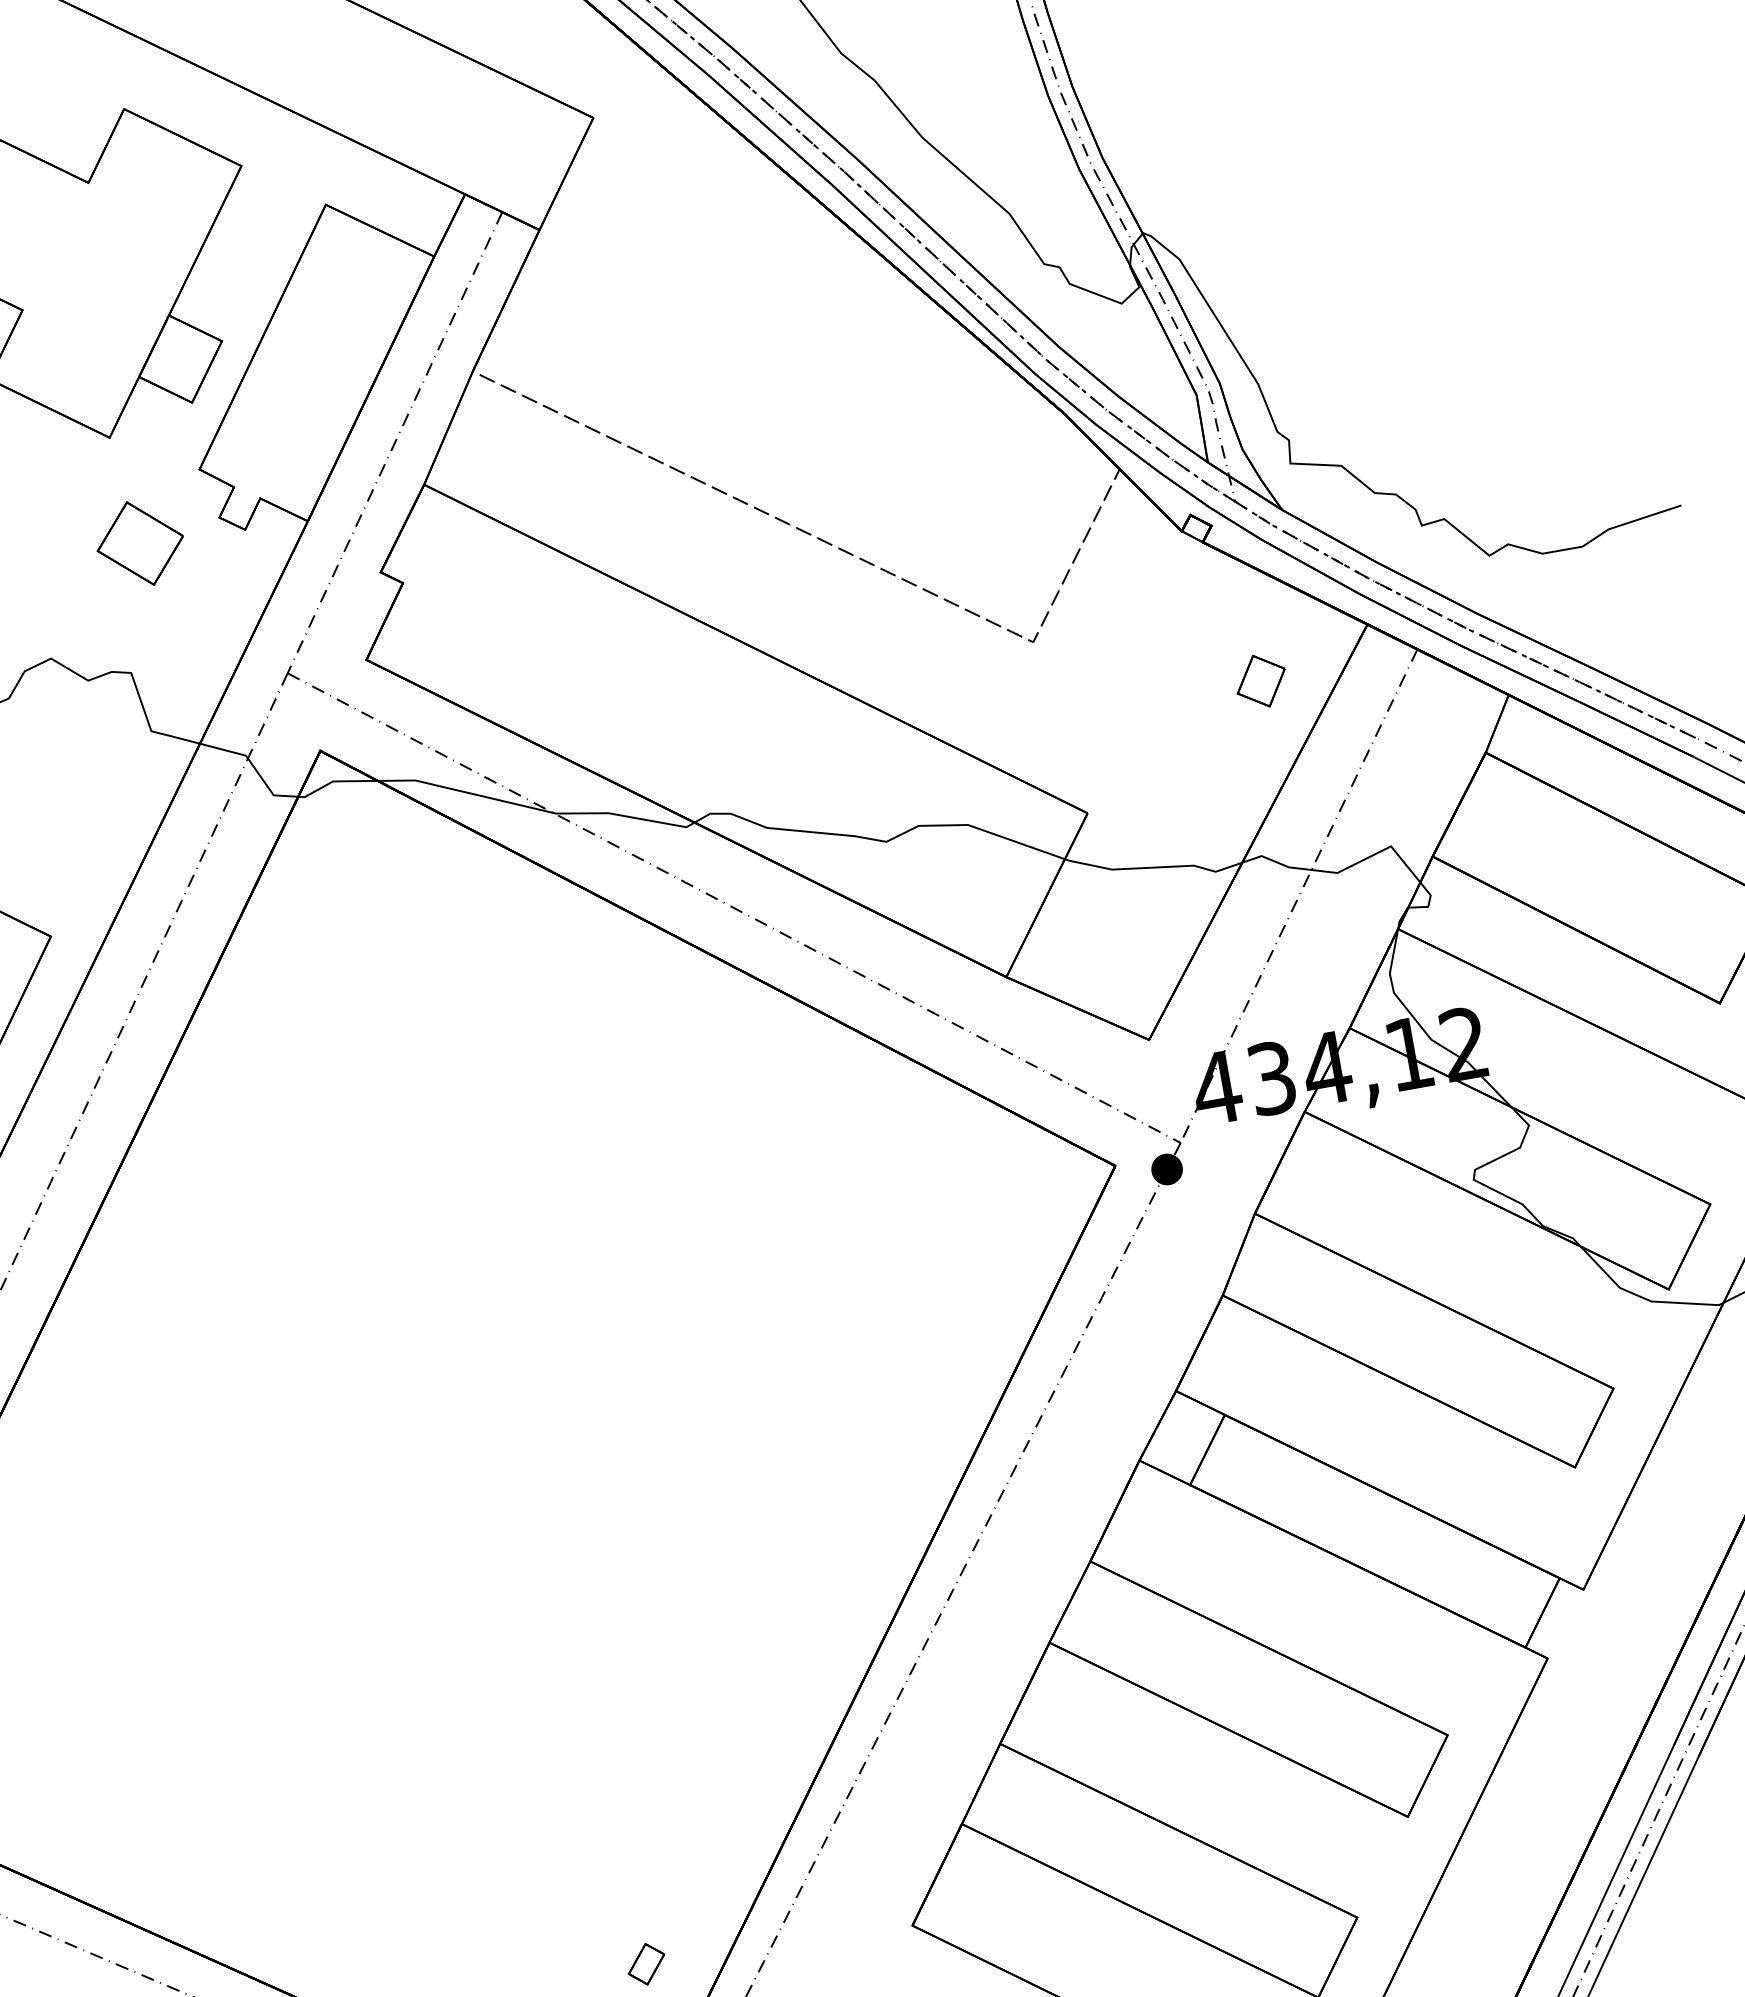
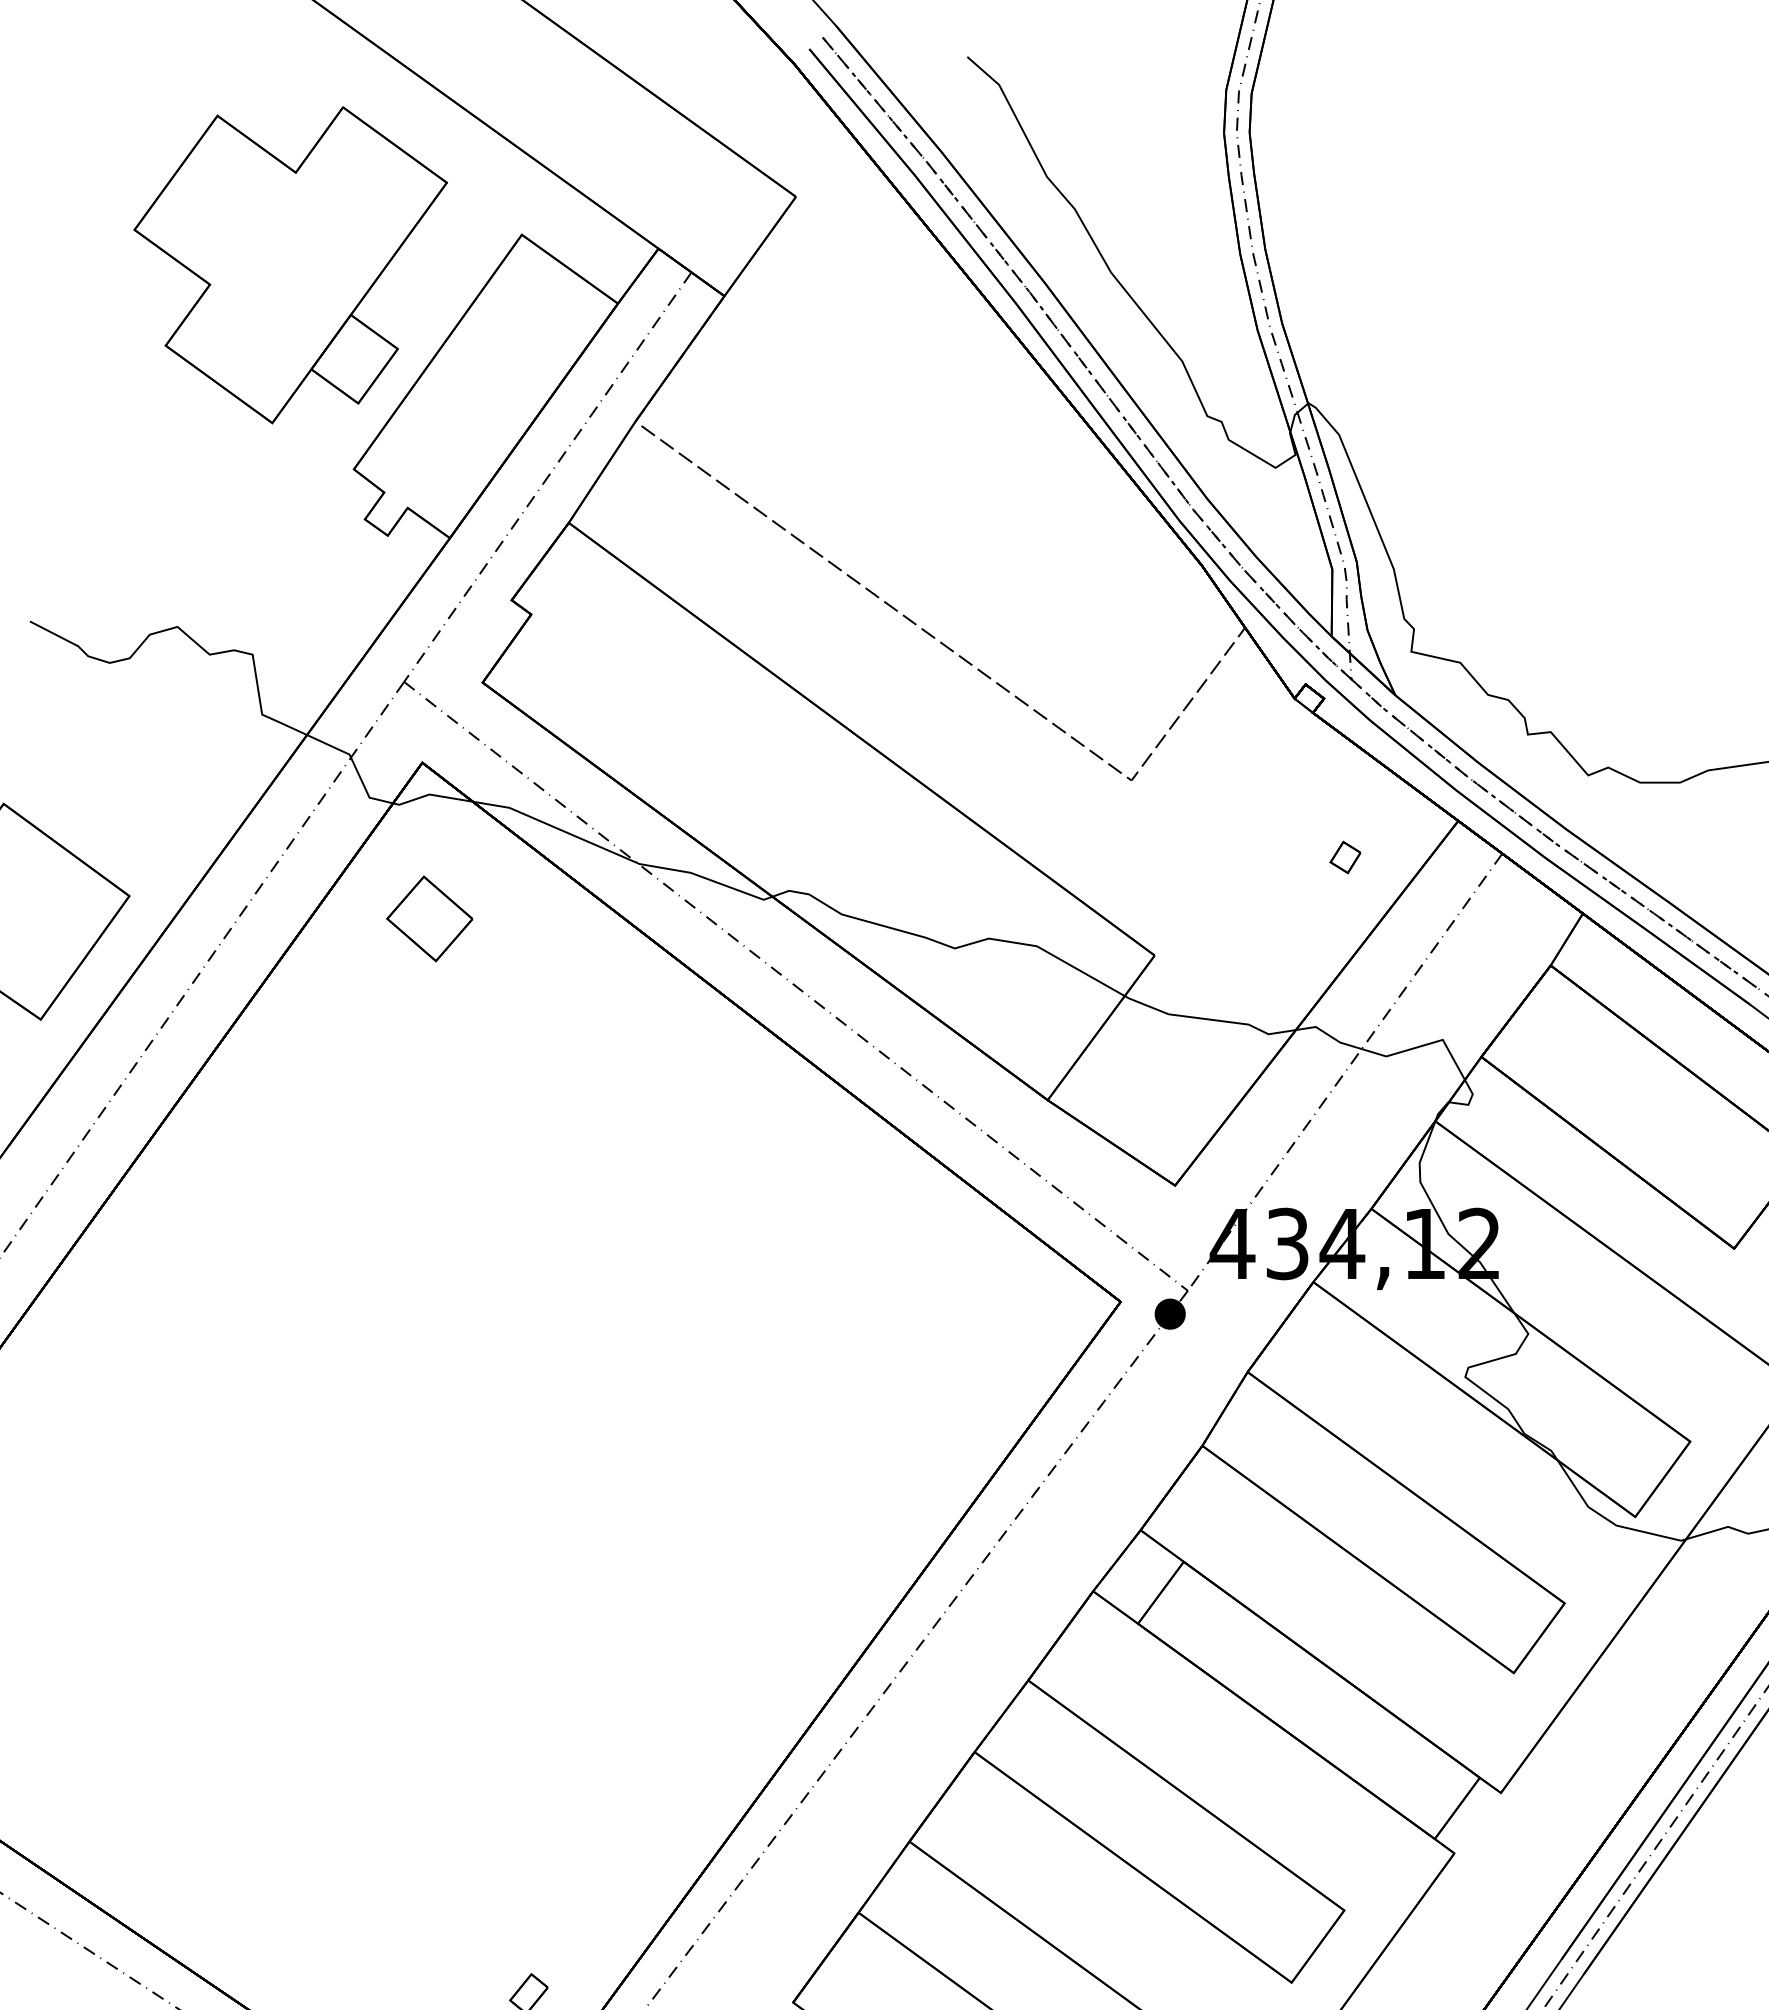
part: (139, 543) -> (429, 918), moved
part: (1261, 681) -> (1345, 857), size x0.6

